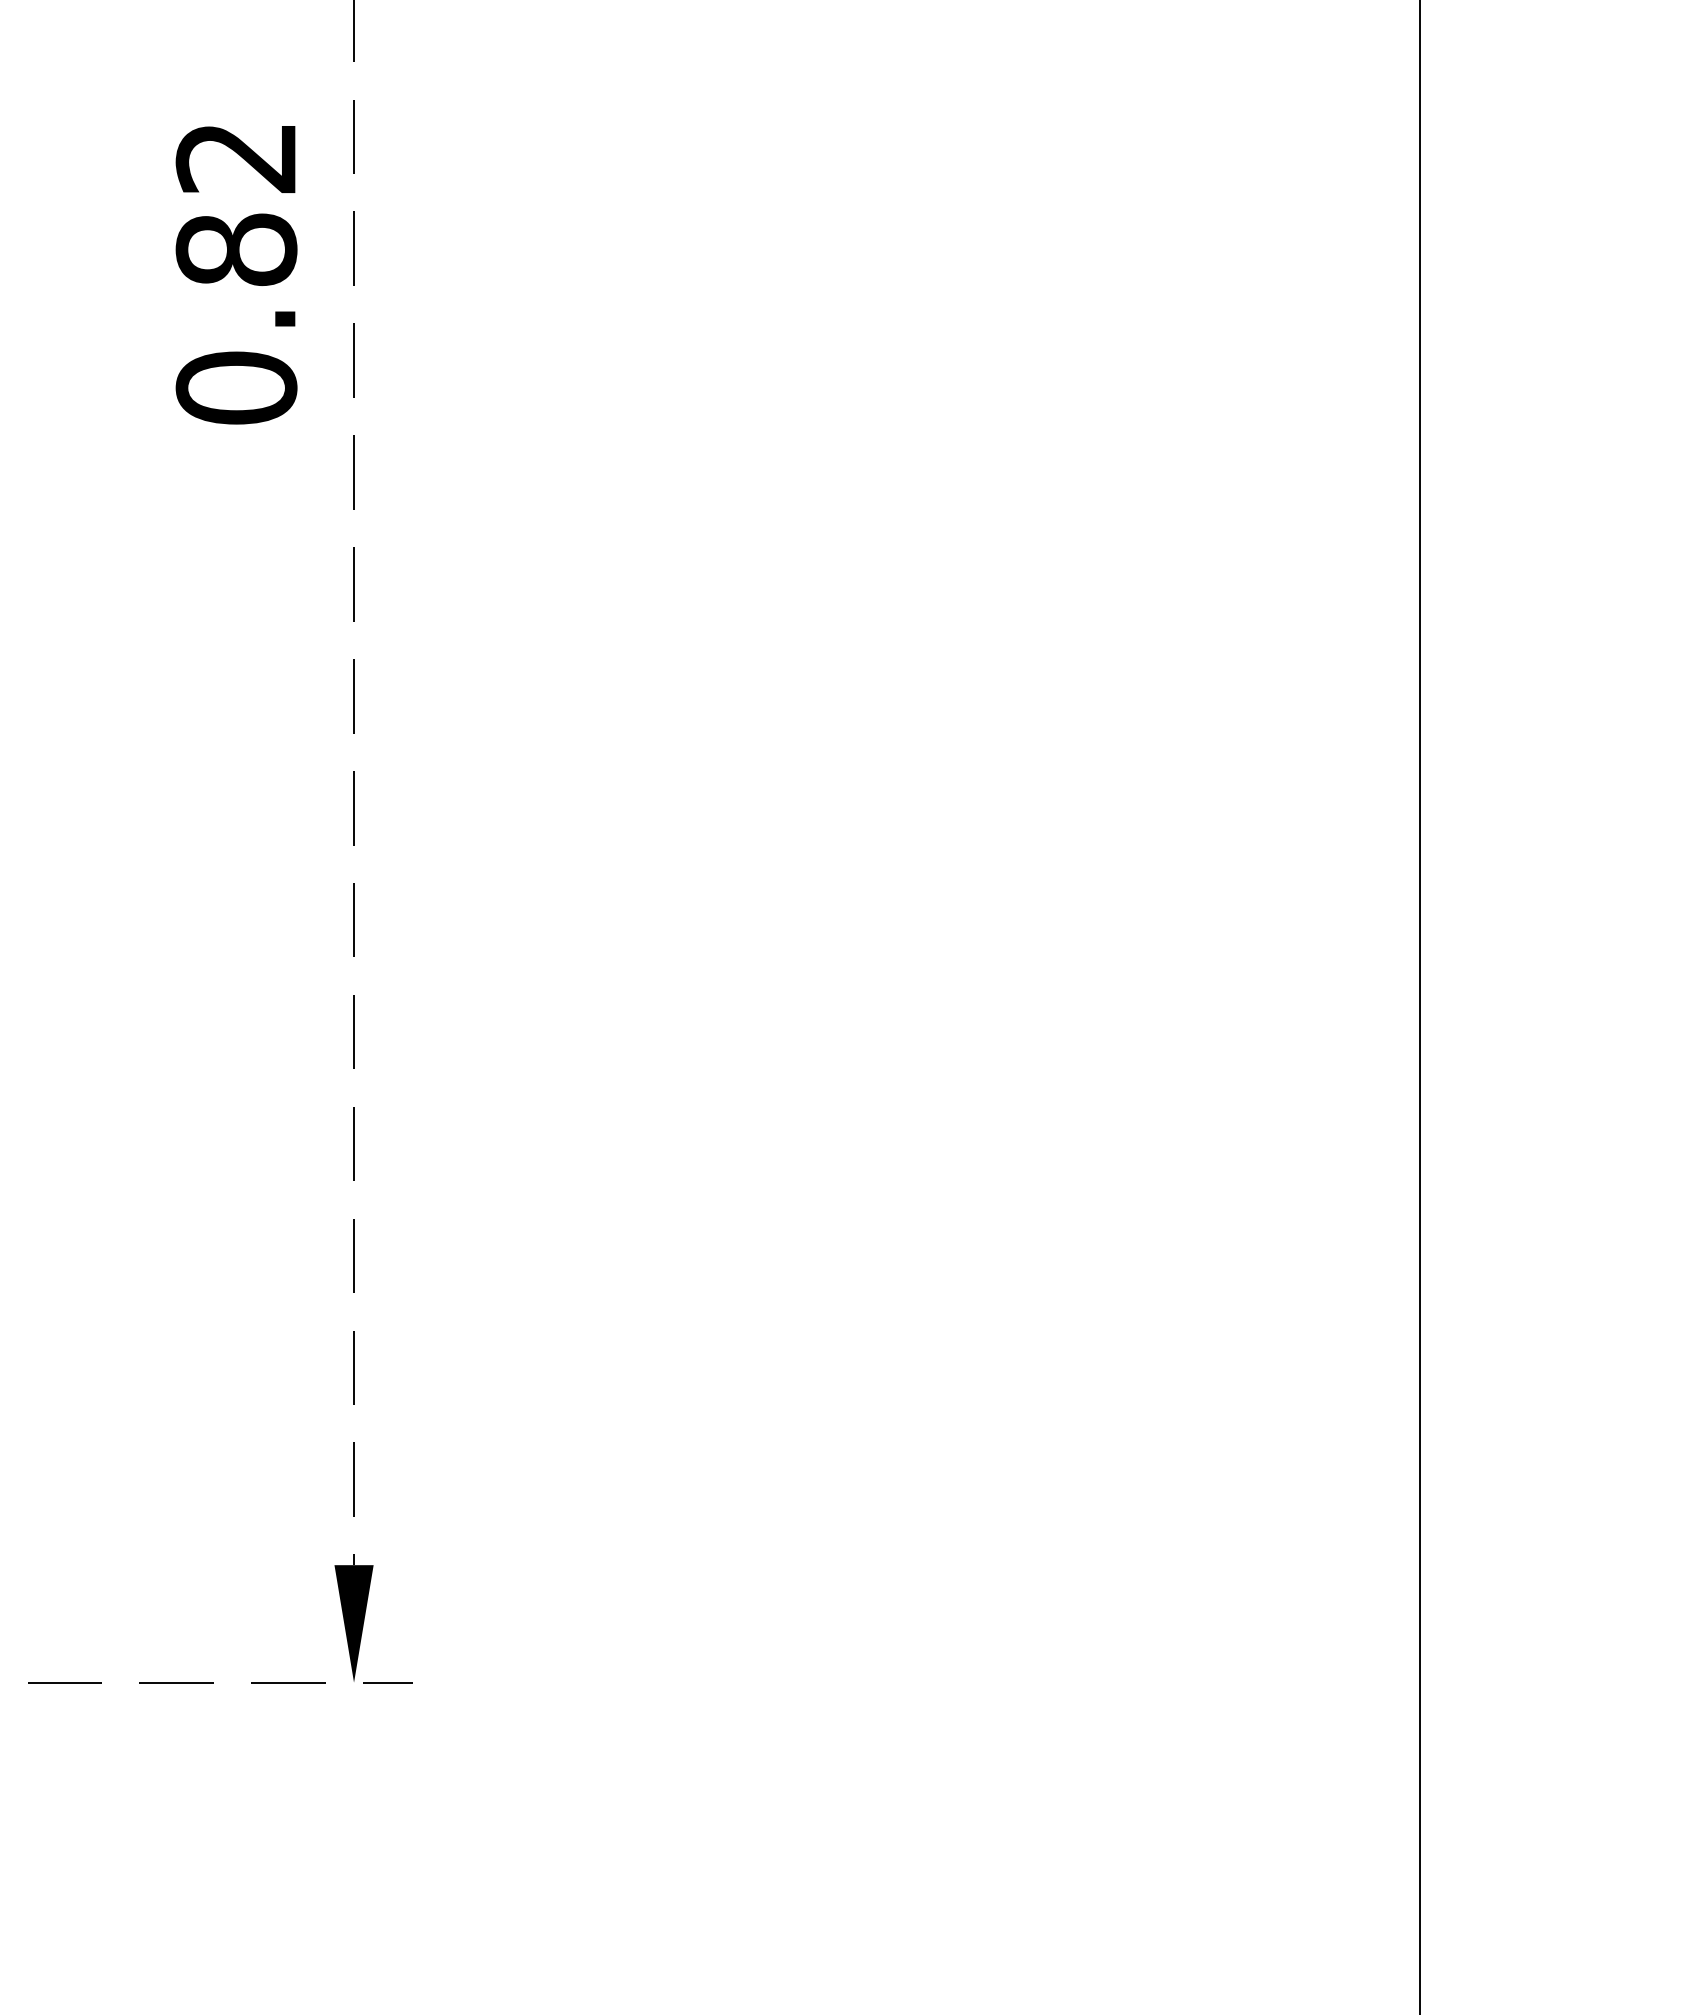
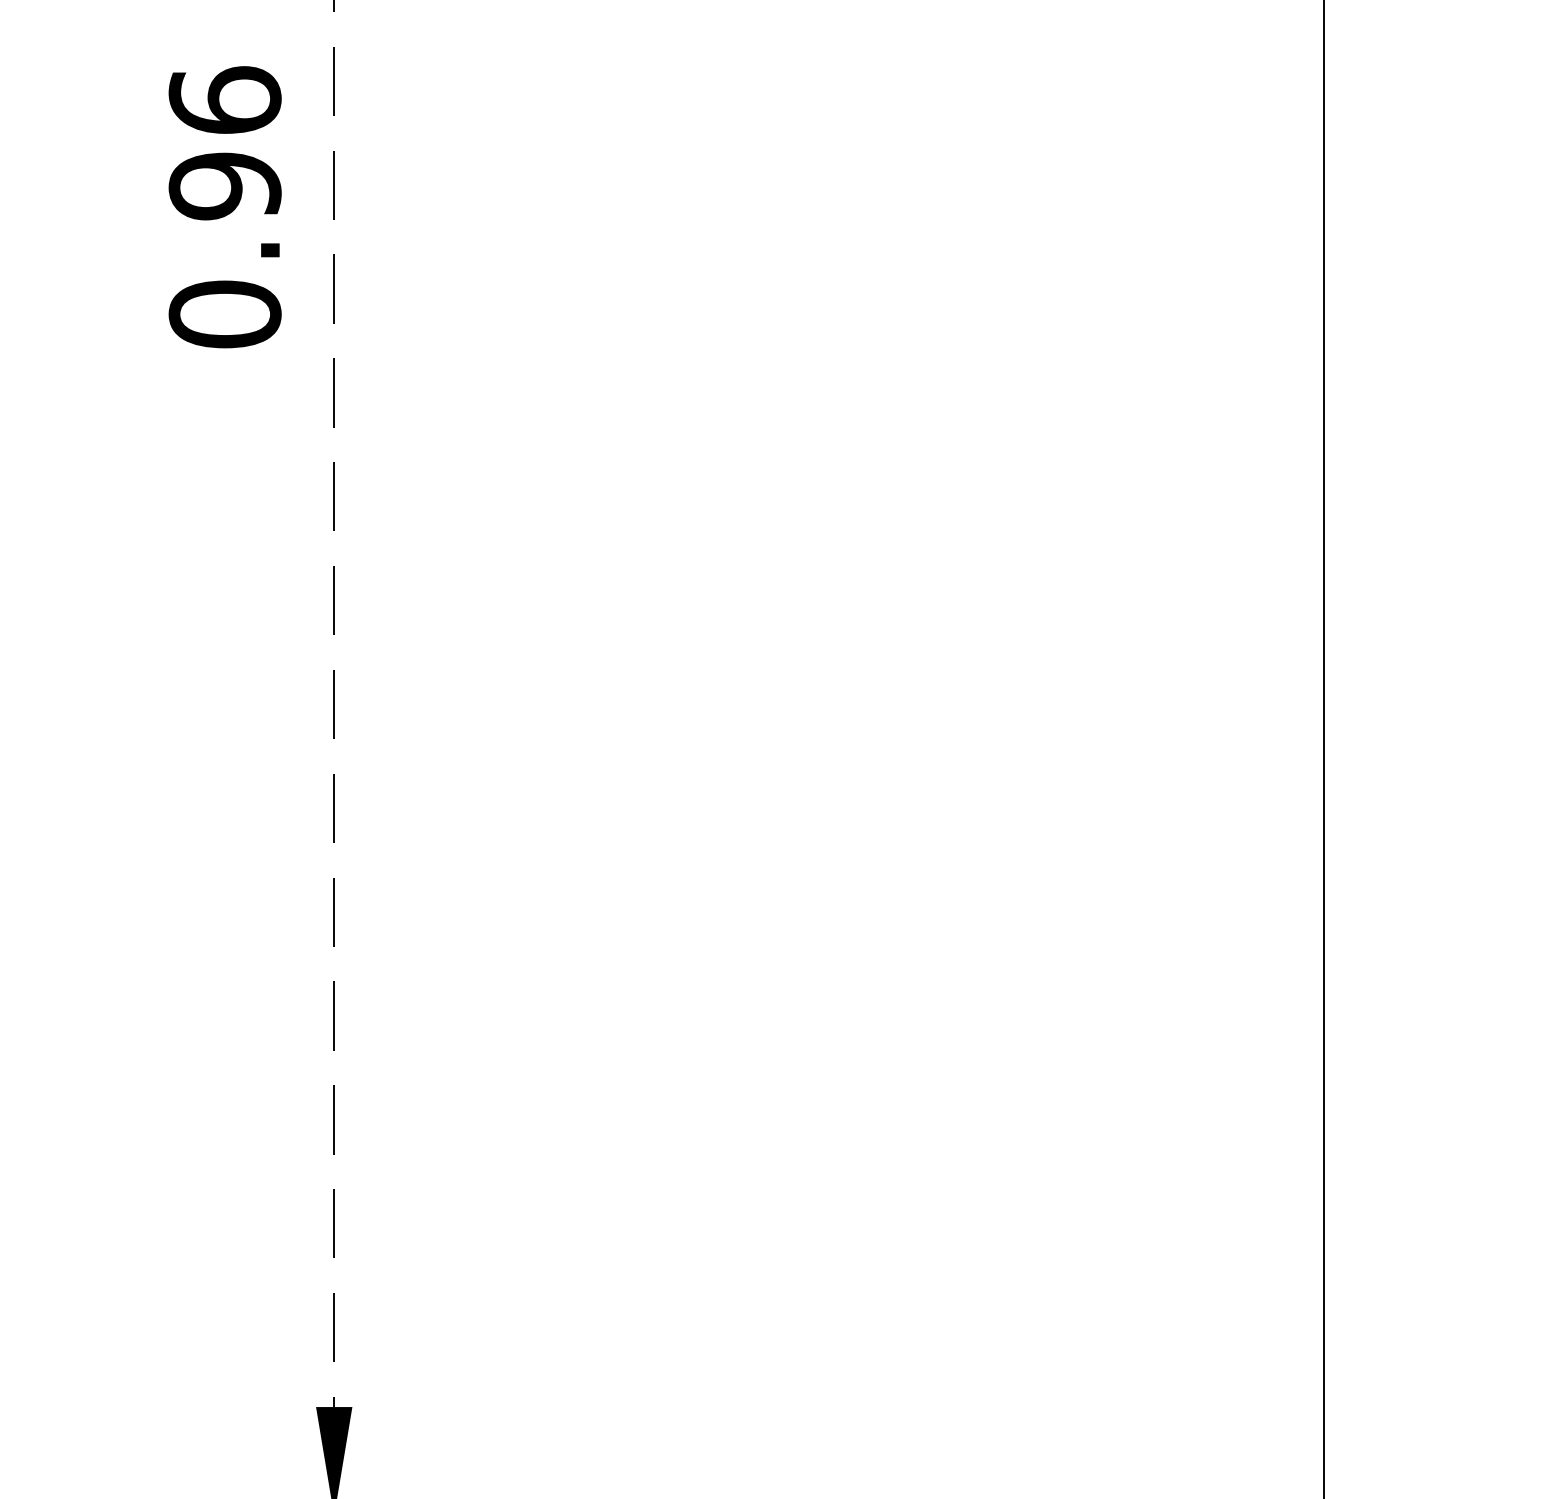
text: (236, 203) -> (225, 143), 0.82 -> 0.96

